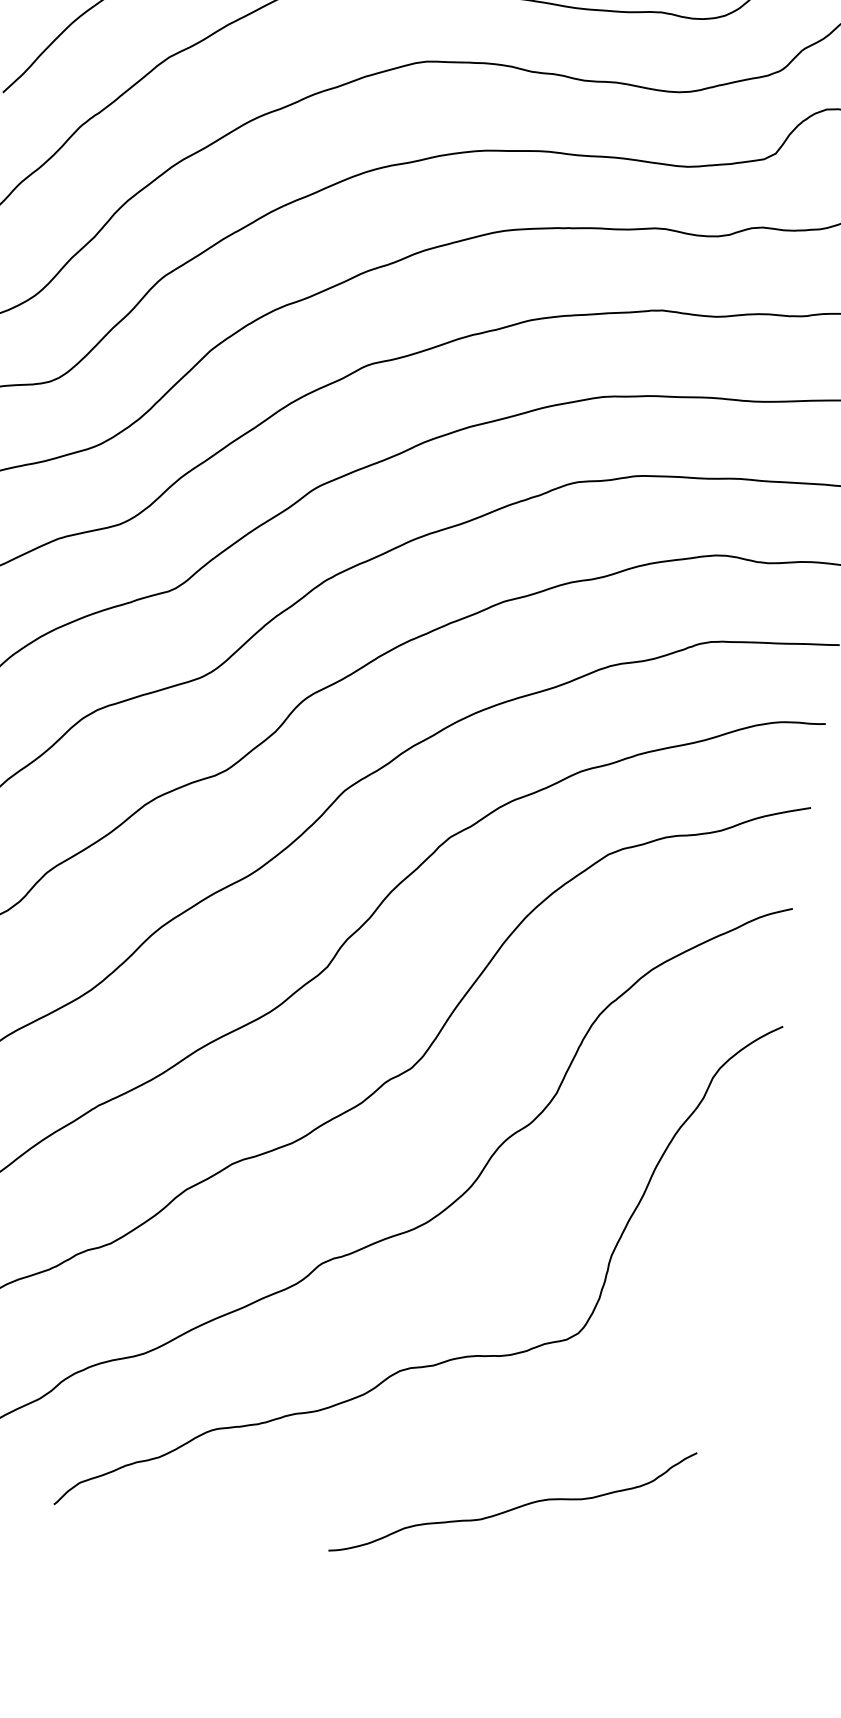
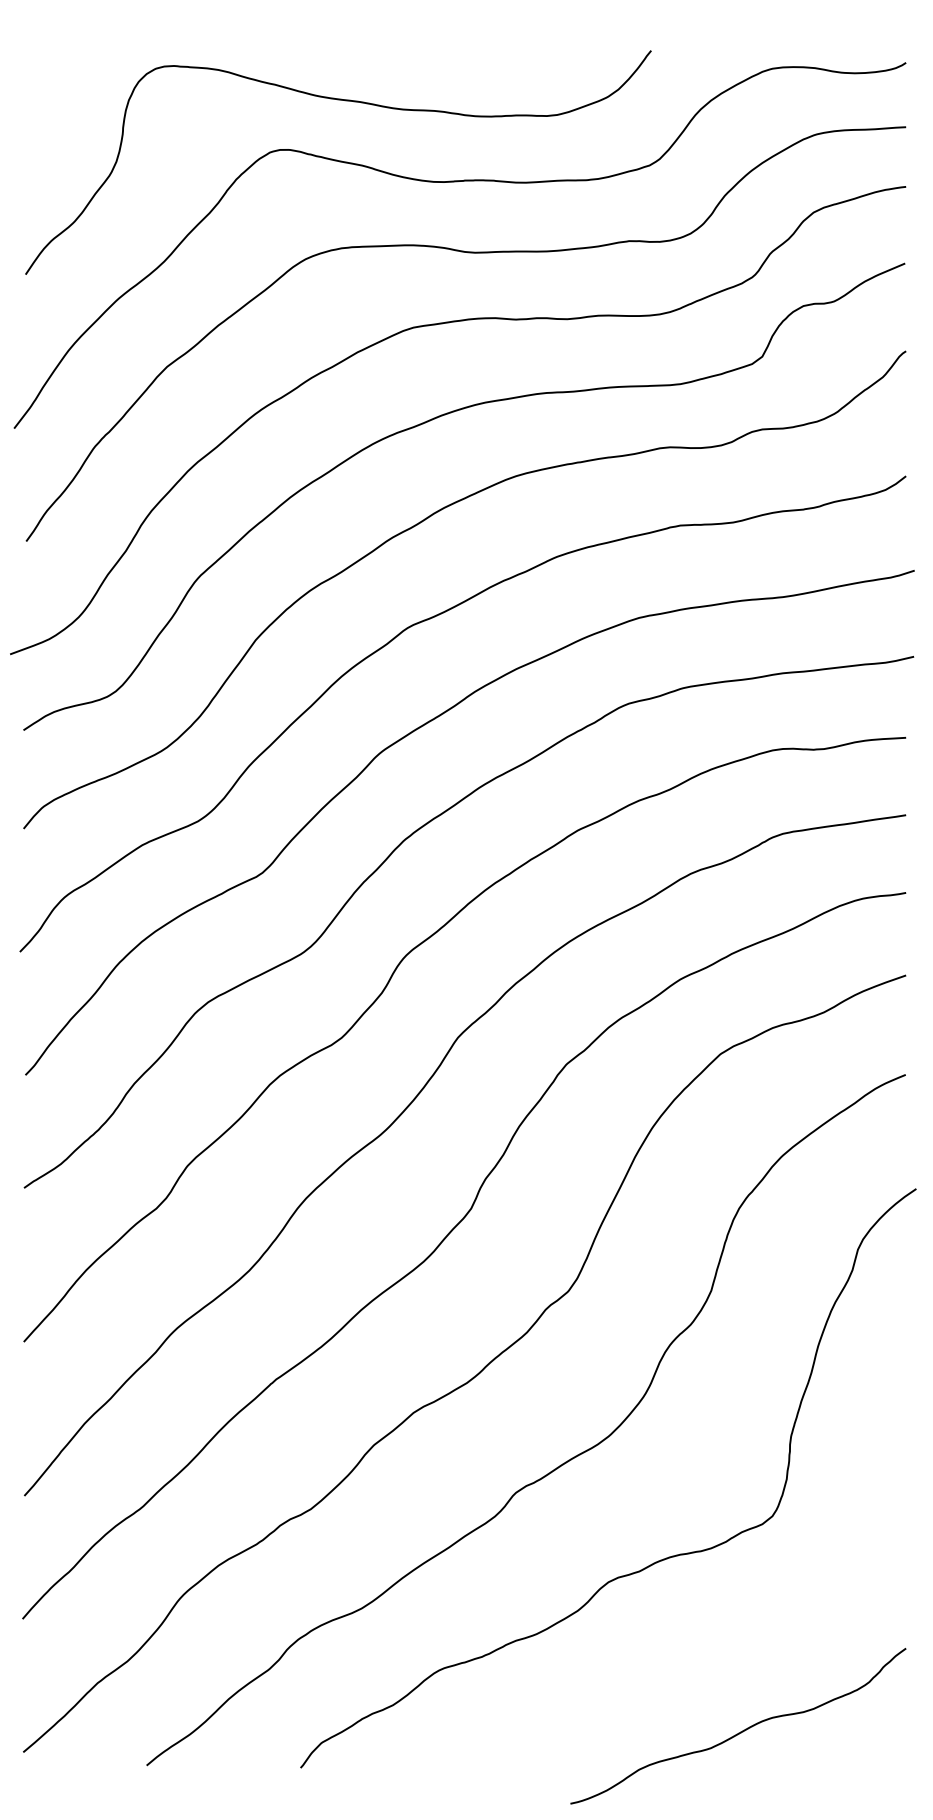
curve: (514, 1507) -> (740, 1731), moved

